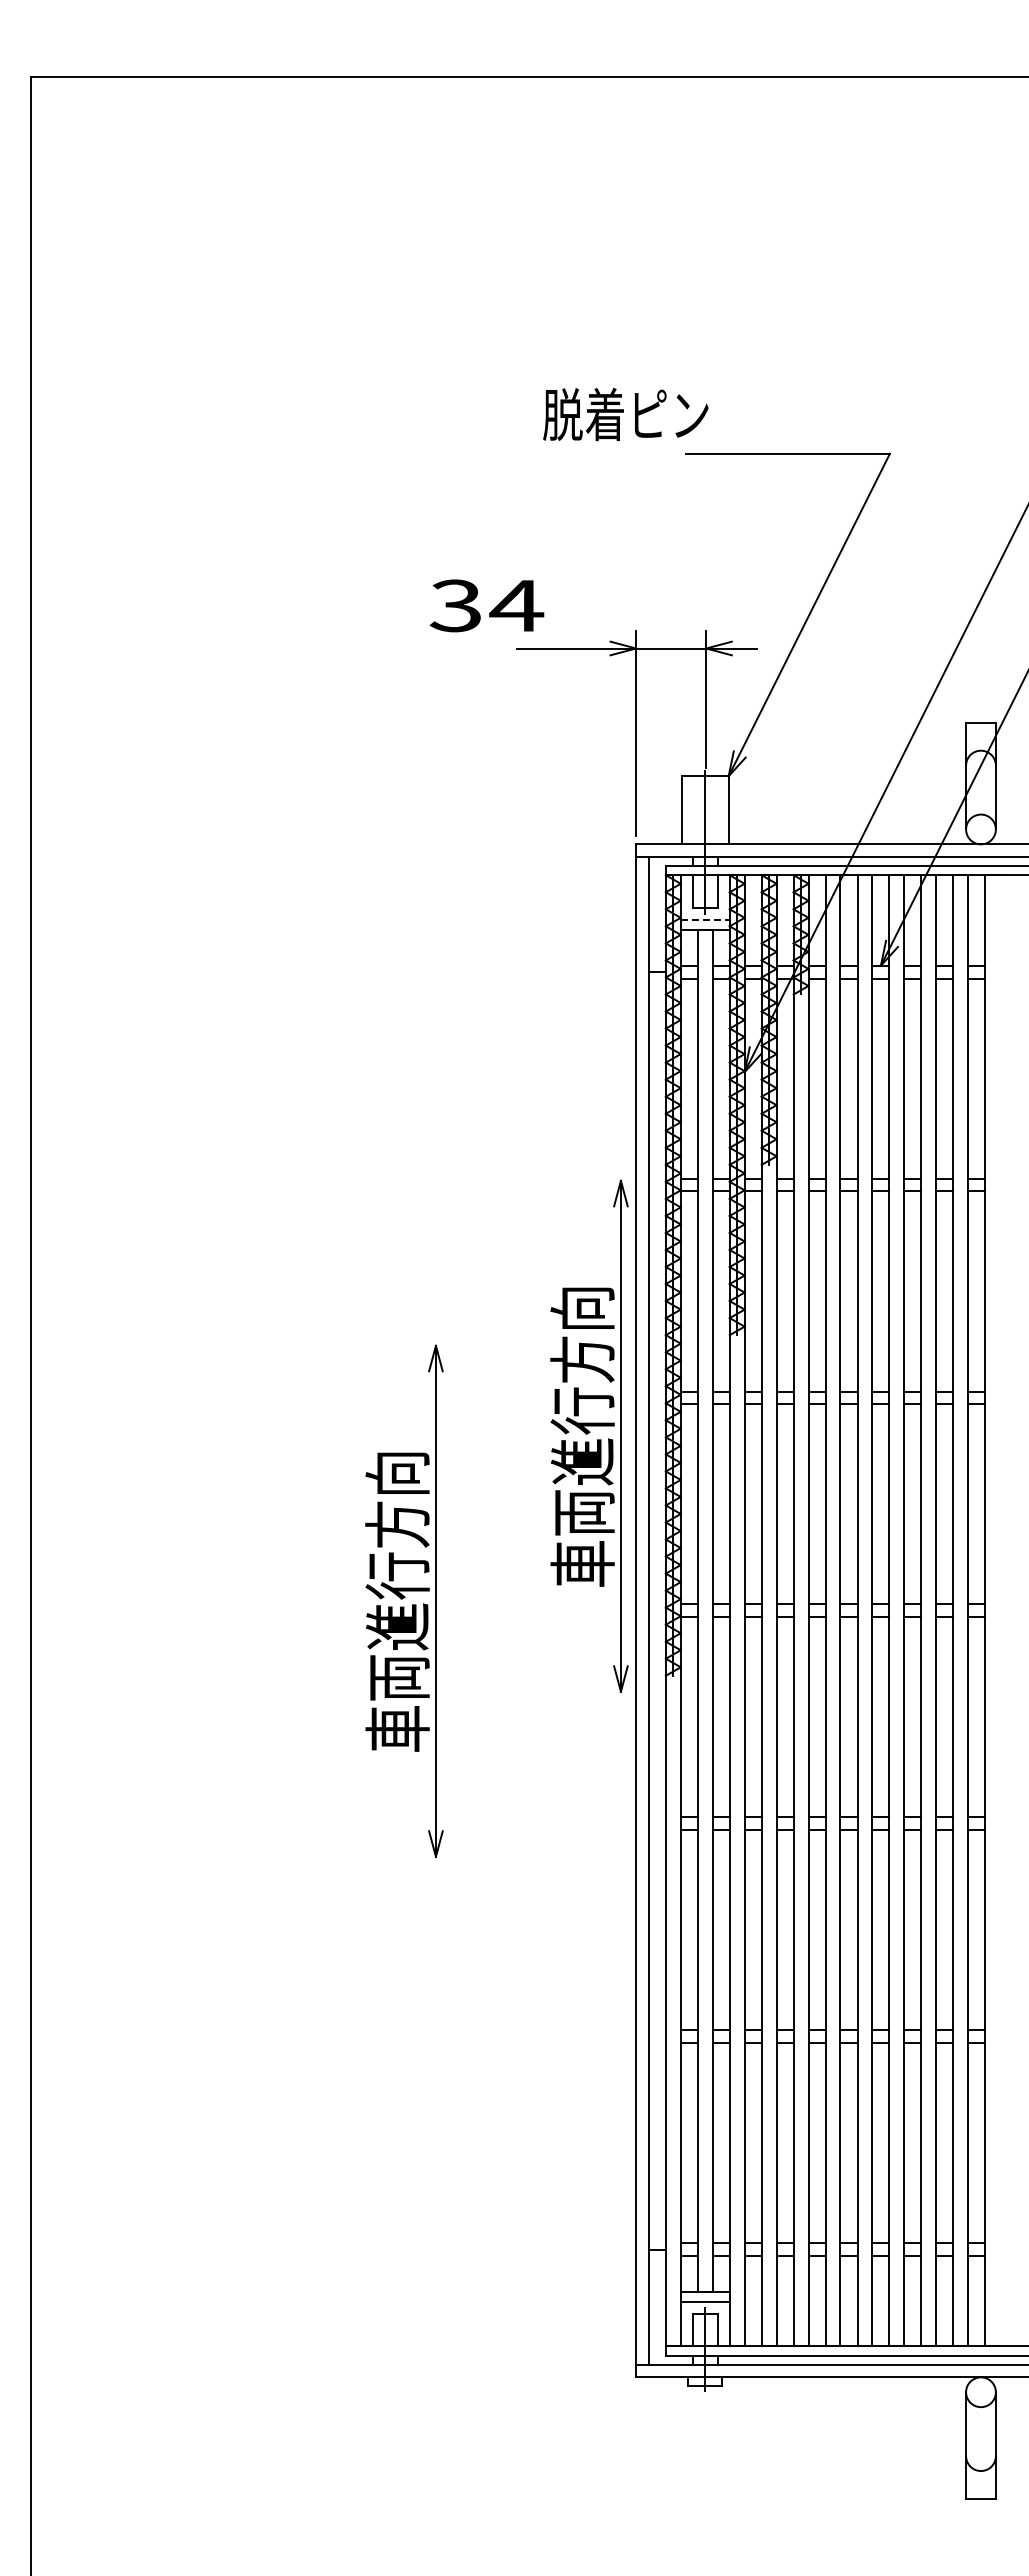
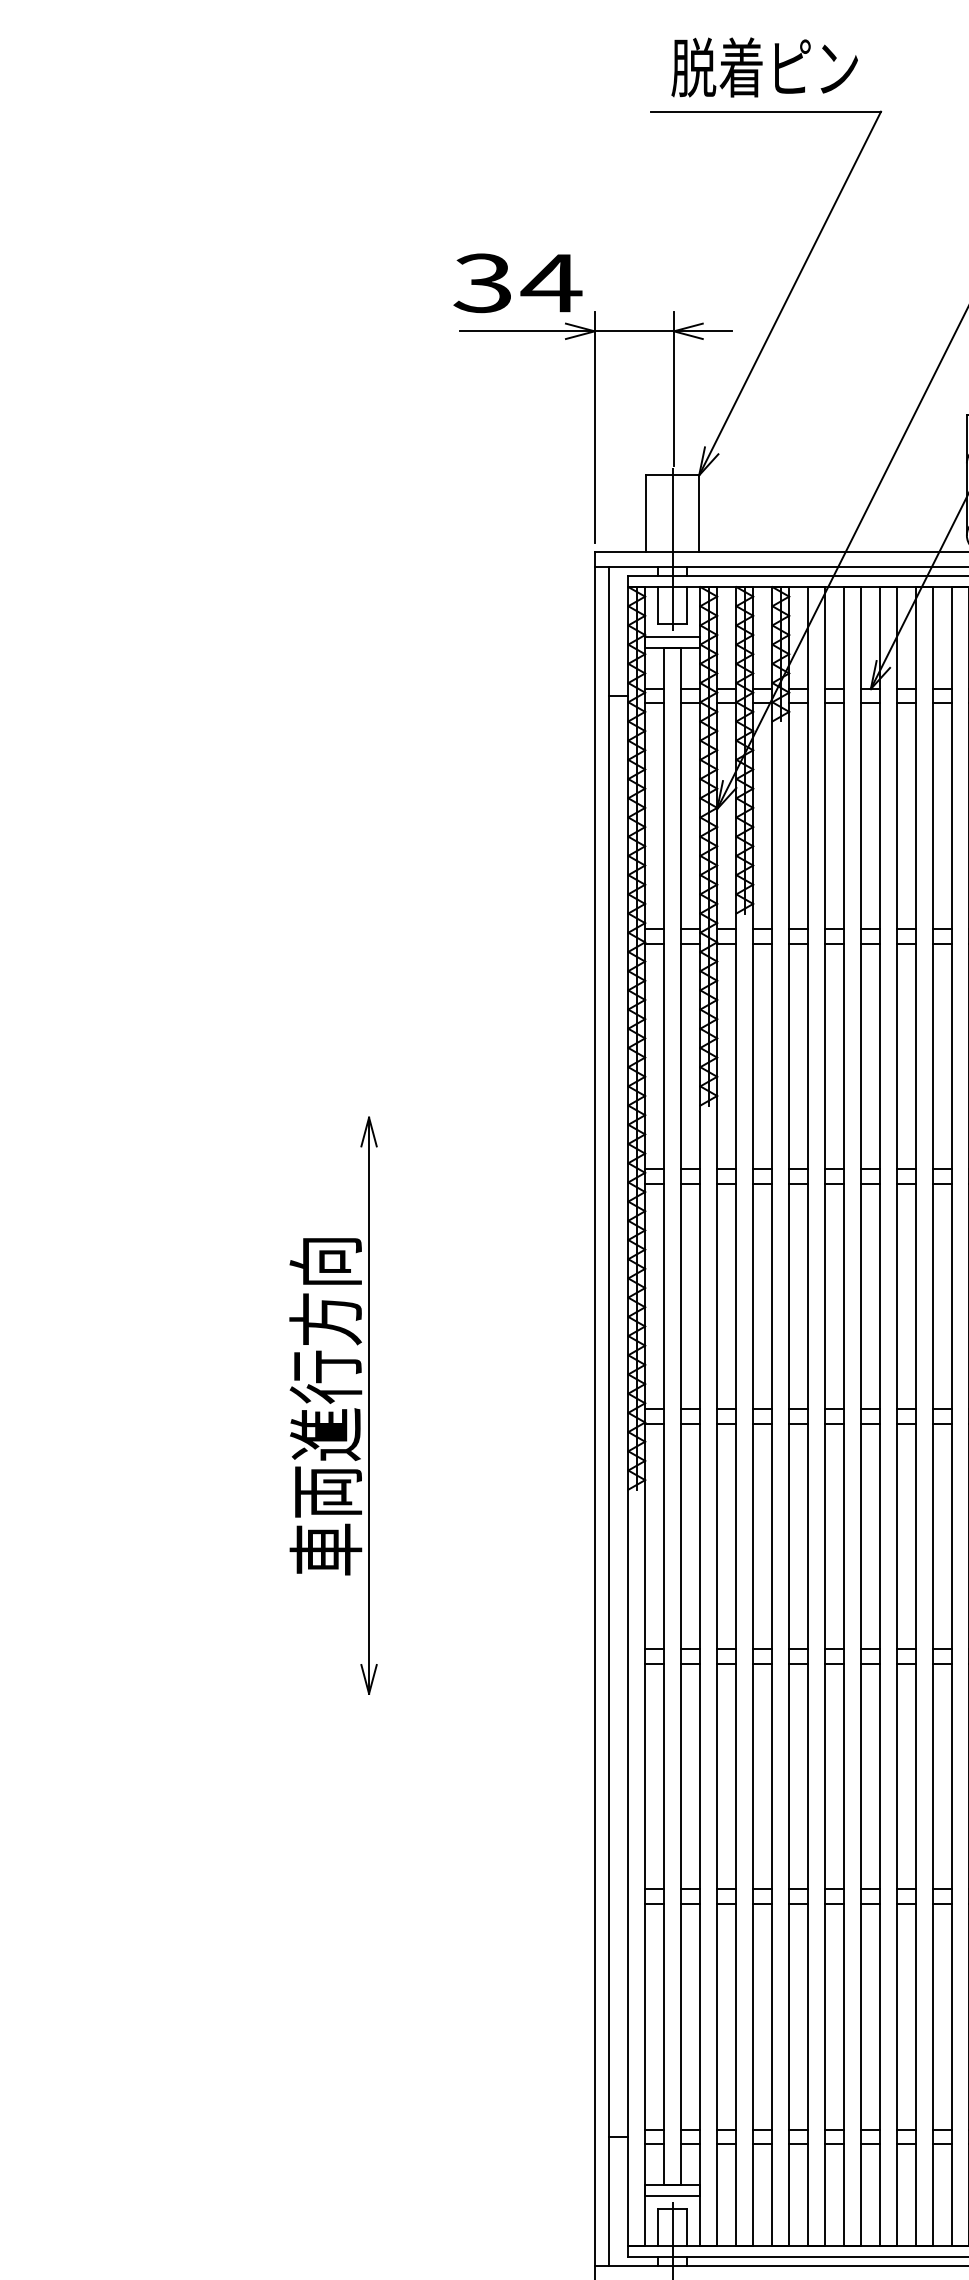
text: (625, 414) -> (764, 67), moved
text: (486, 605) -> (517, 282), moved
line: (705, 919) -> (673, 636), dashed -> solid
part: (589, 1435) -> (542, 1218), removed

